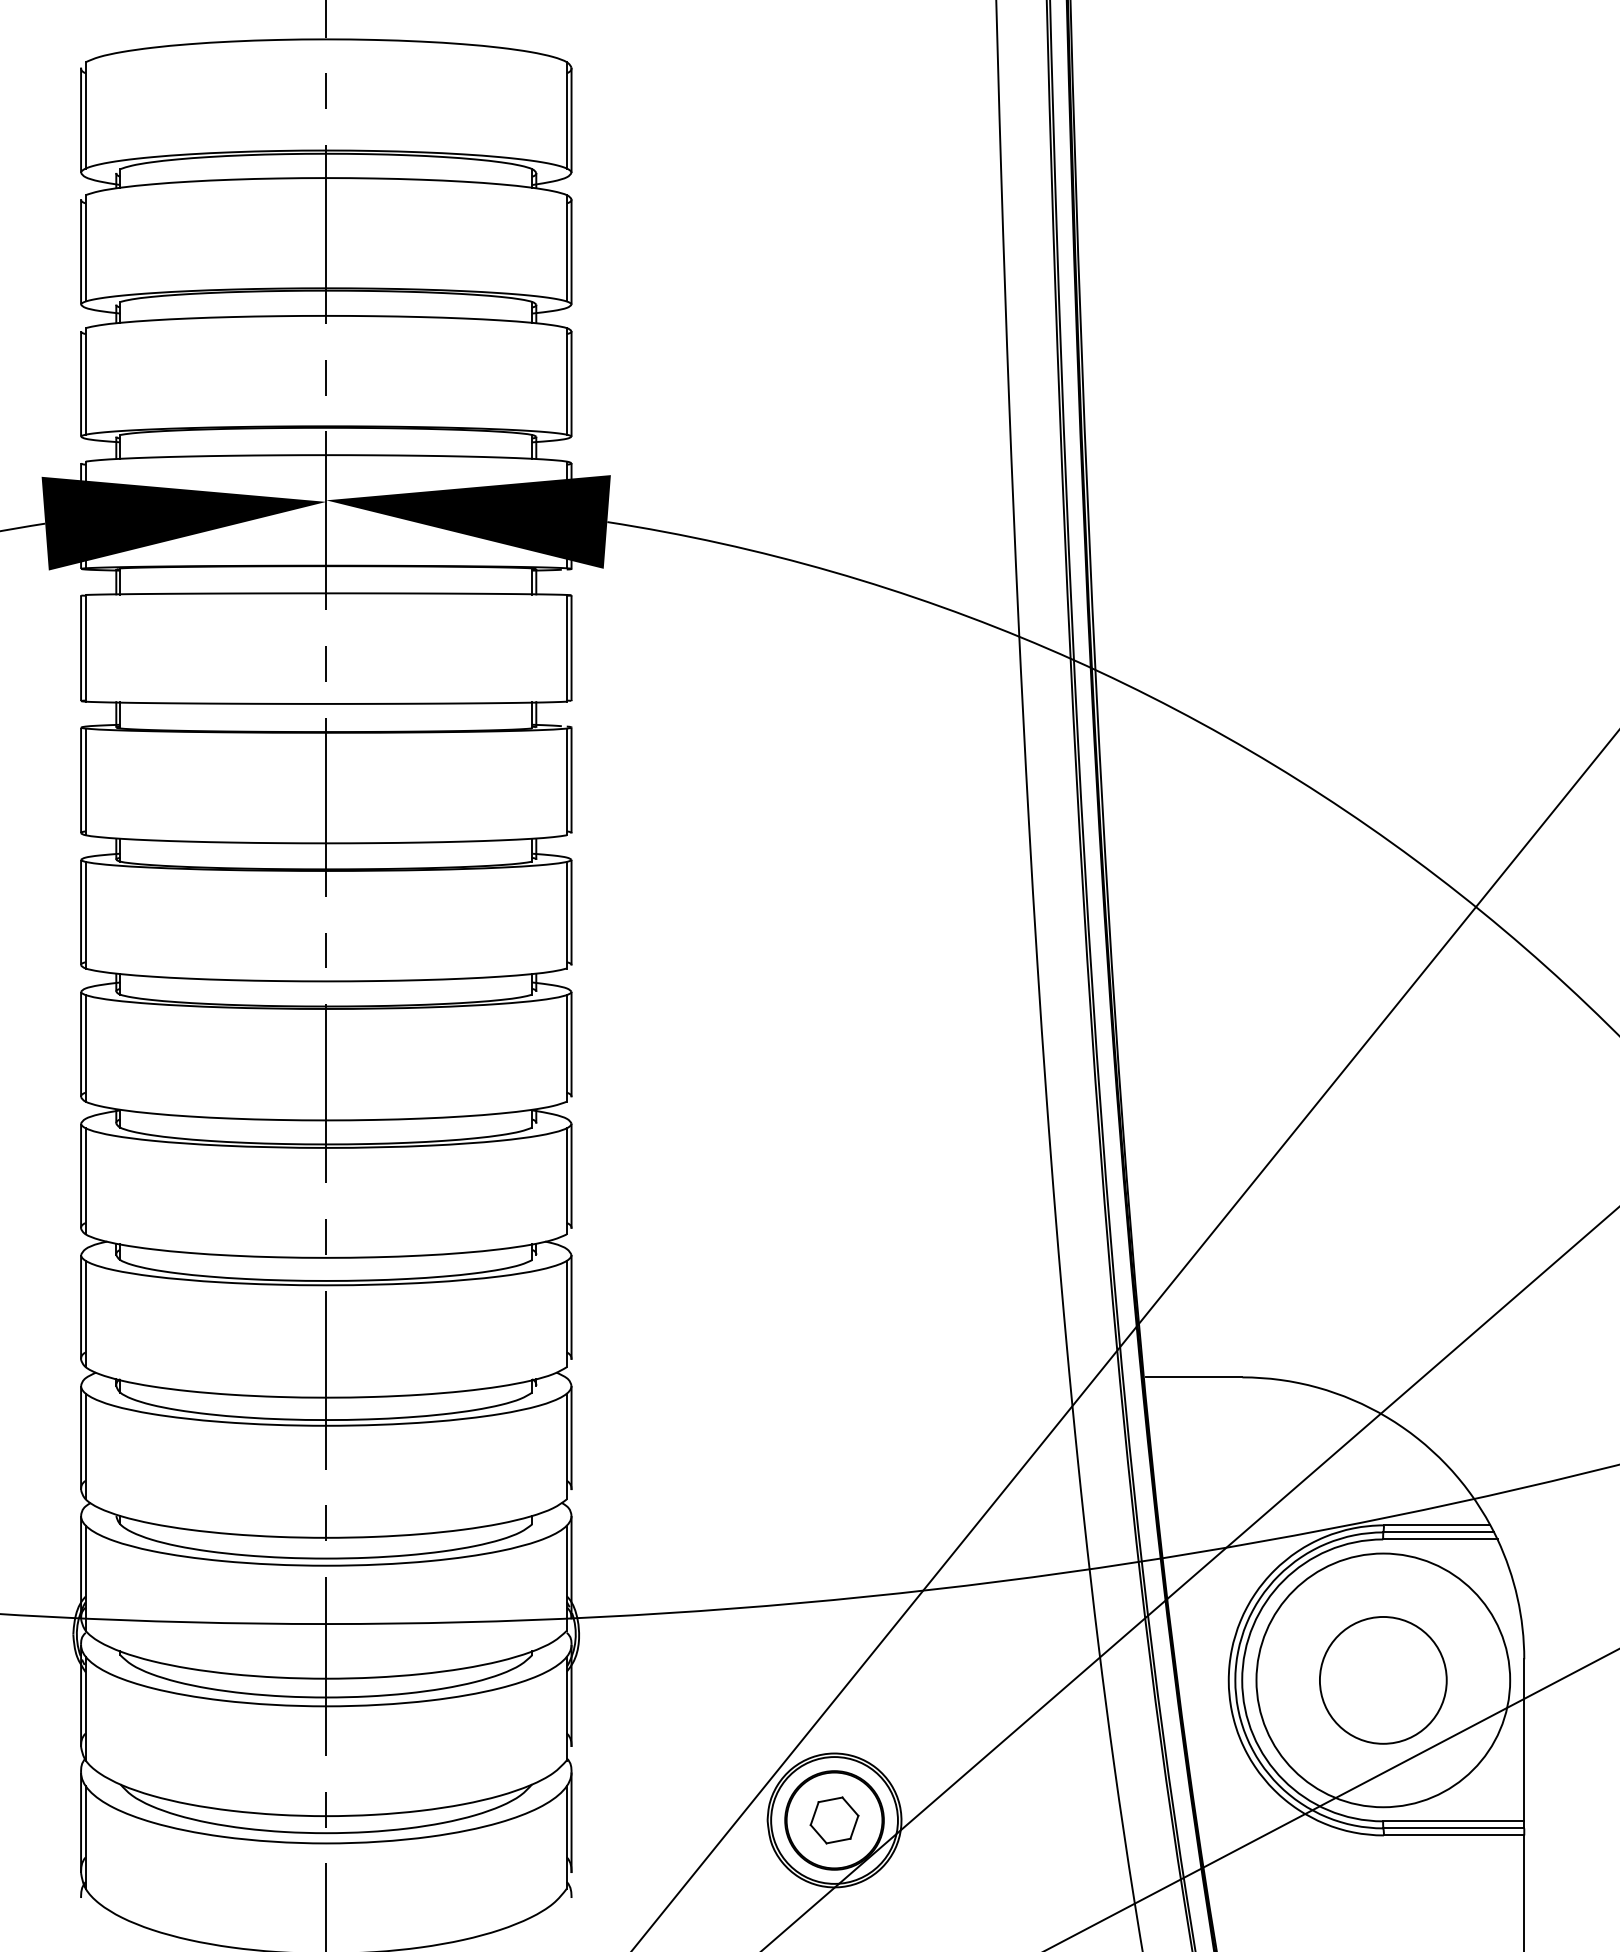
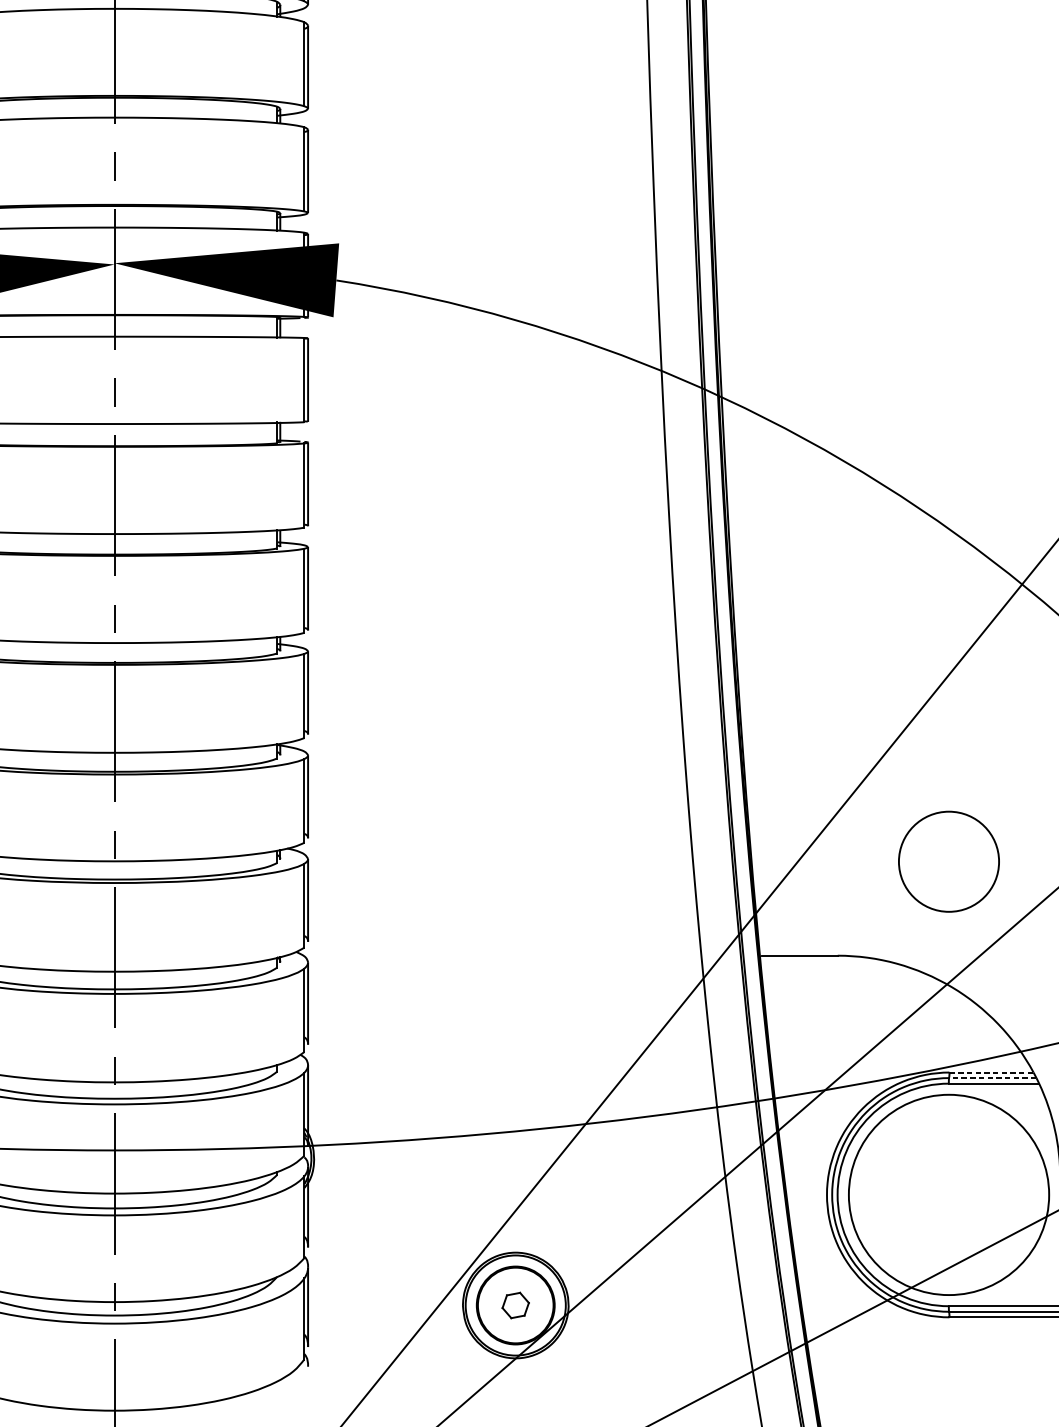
line: (1437, 1525) -> (991, 1072), solid -> dashed
line: (1438, 1532) -> (992, 1078), solid -> dashed
circle: (1383, 1680) -> (949, 861), moved
part: (834, 1820) -> (515, 1305), size x0.7

